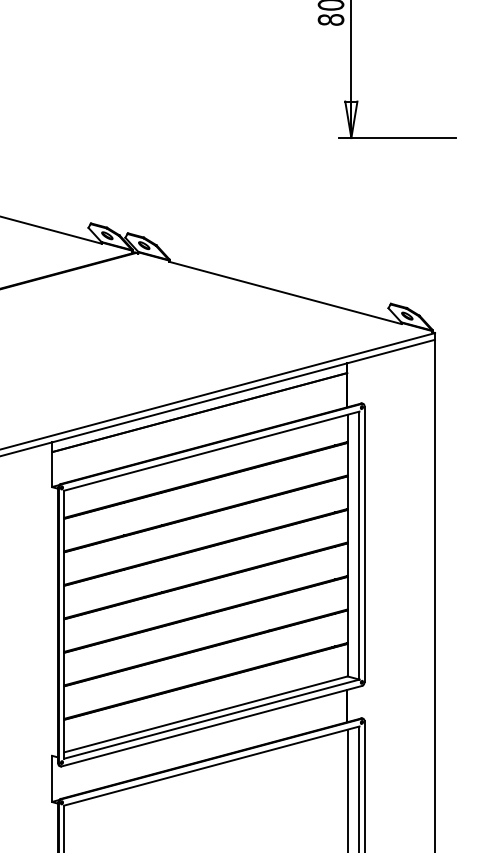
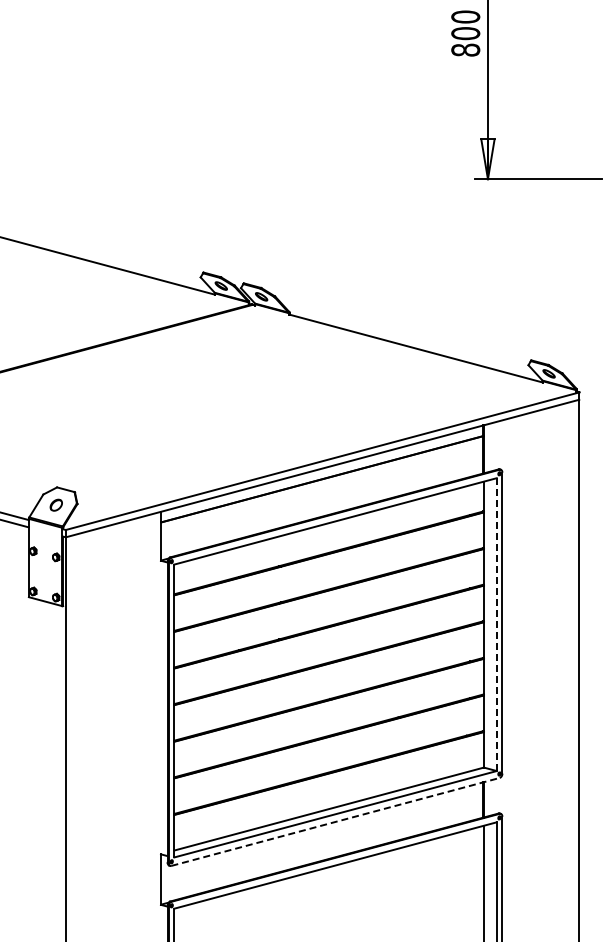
line: (359, 545) -> (496, 624), solid -> dashed
line: (211, 725) -> (335, 821), solid -> dashed

